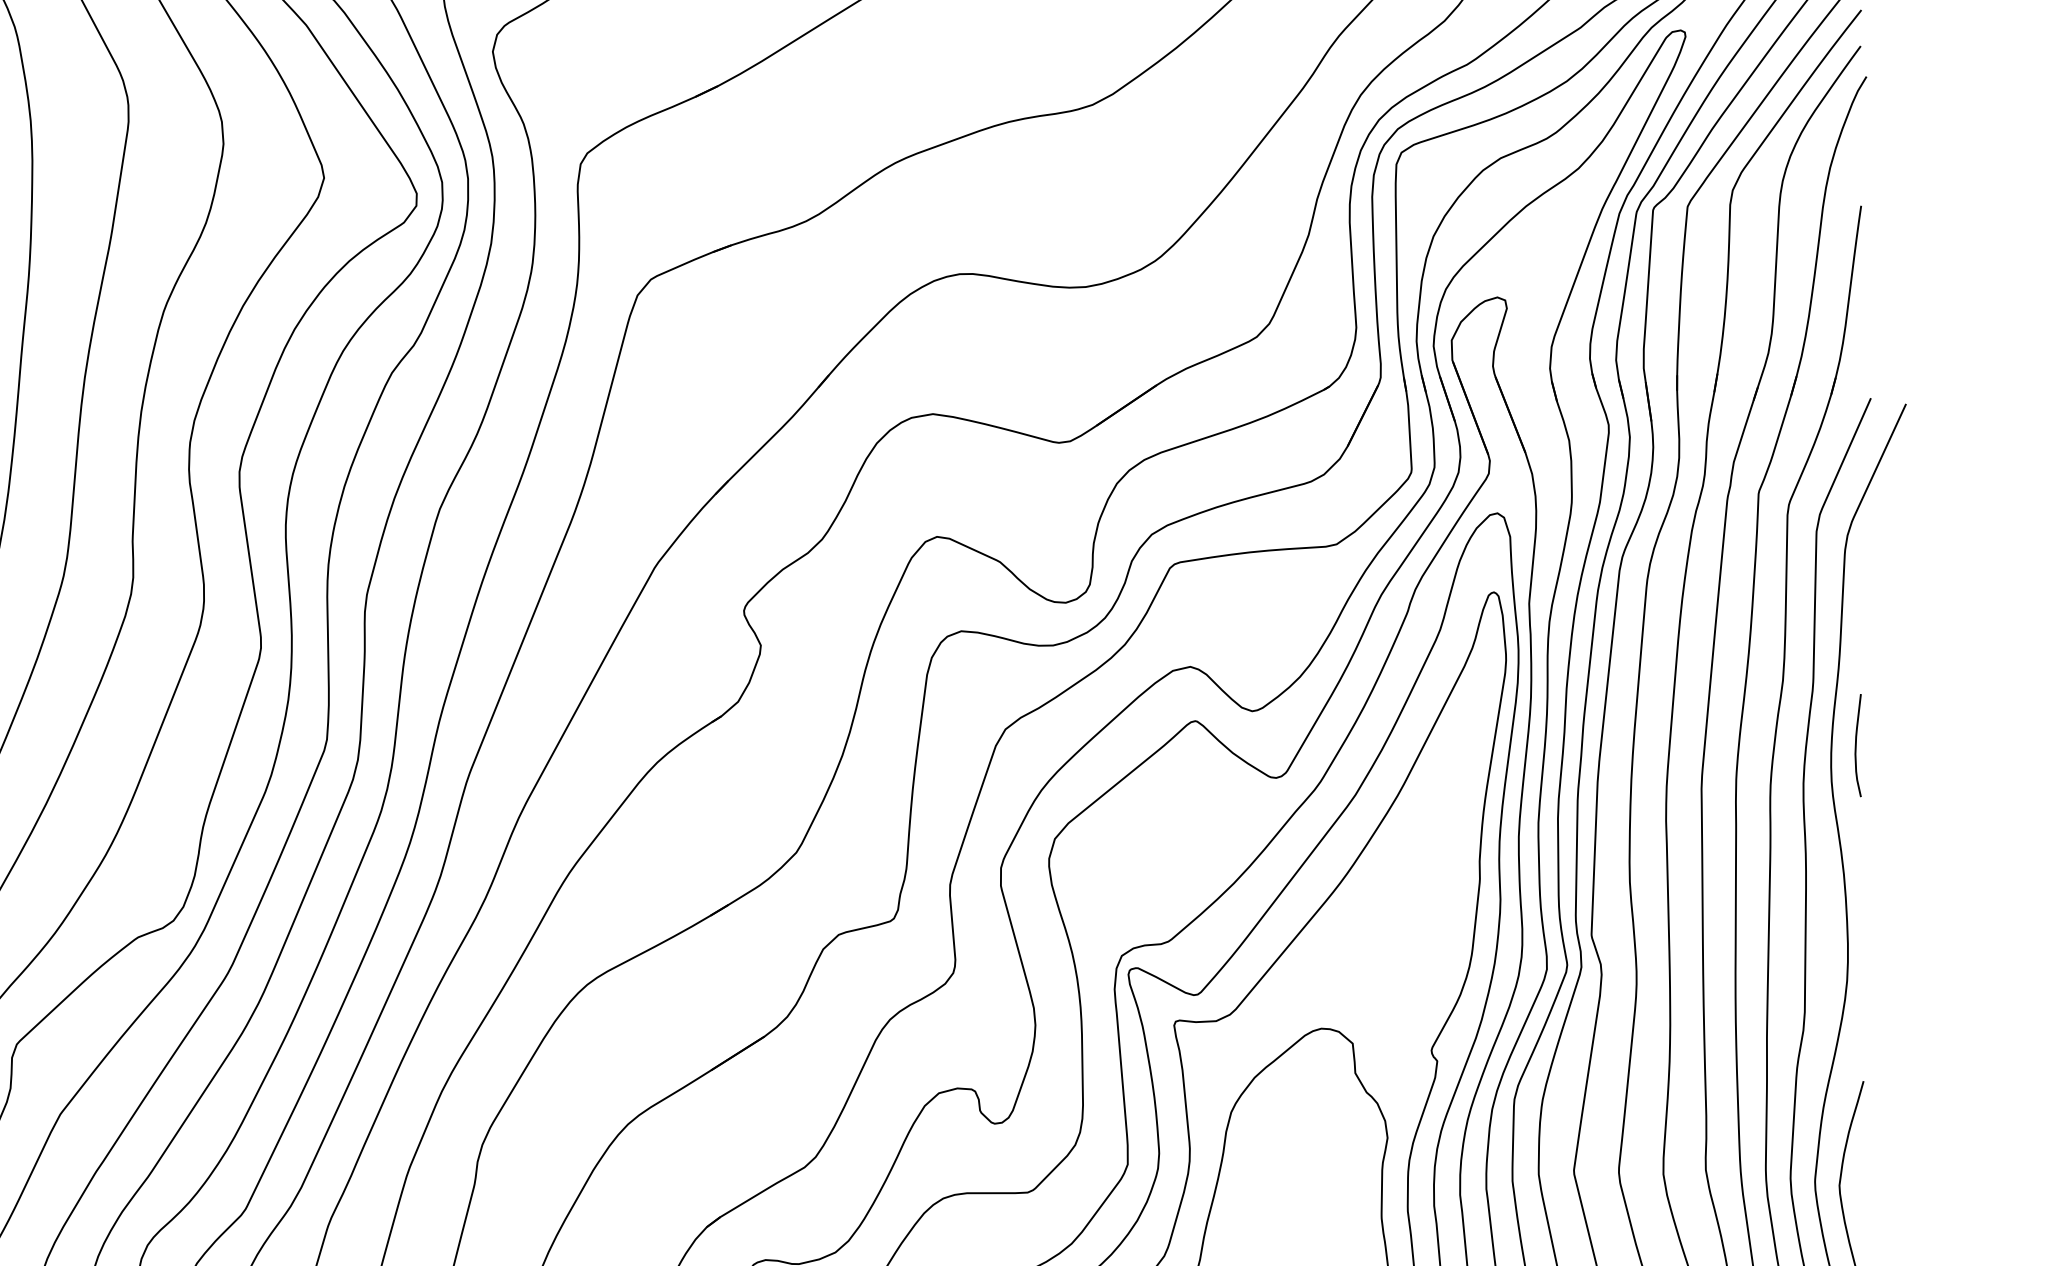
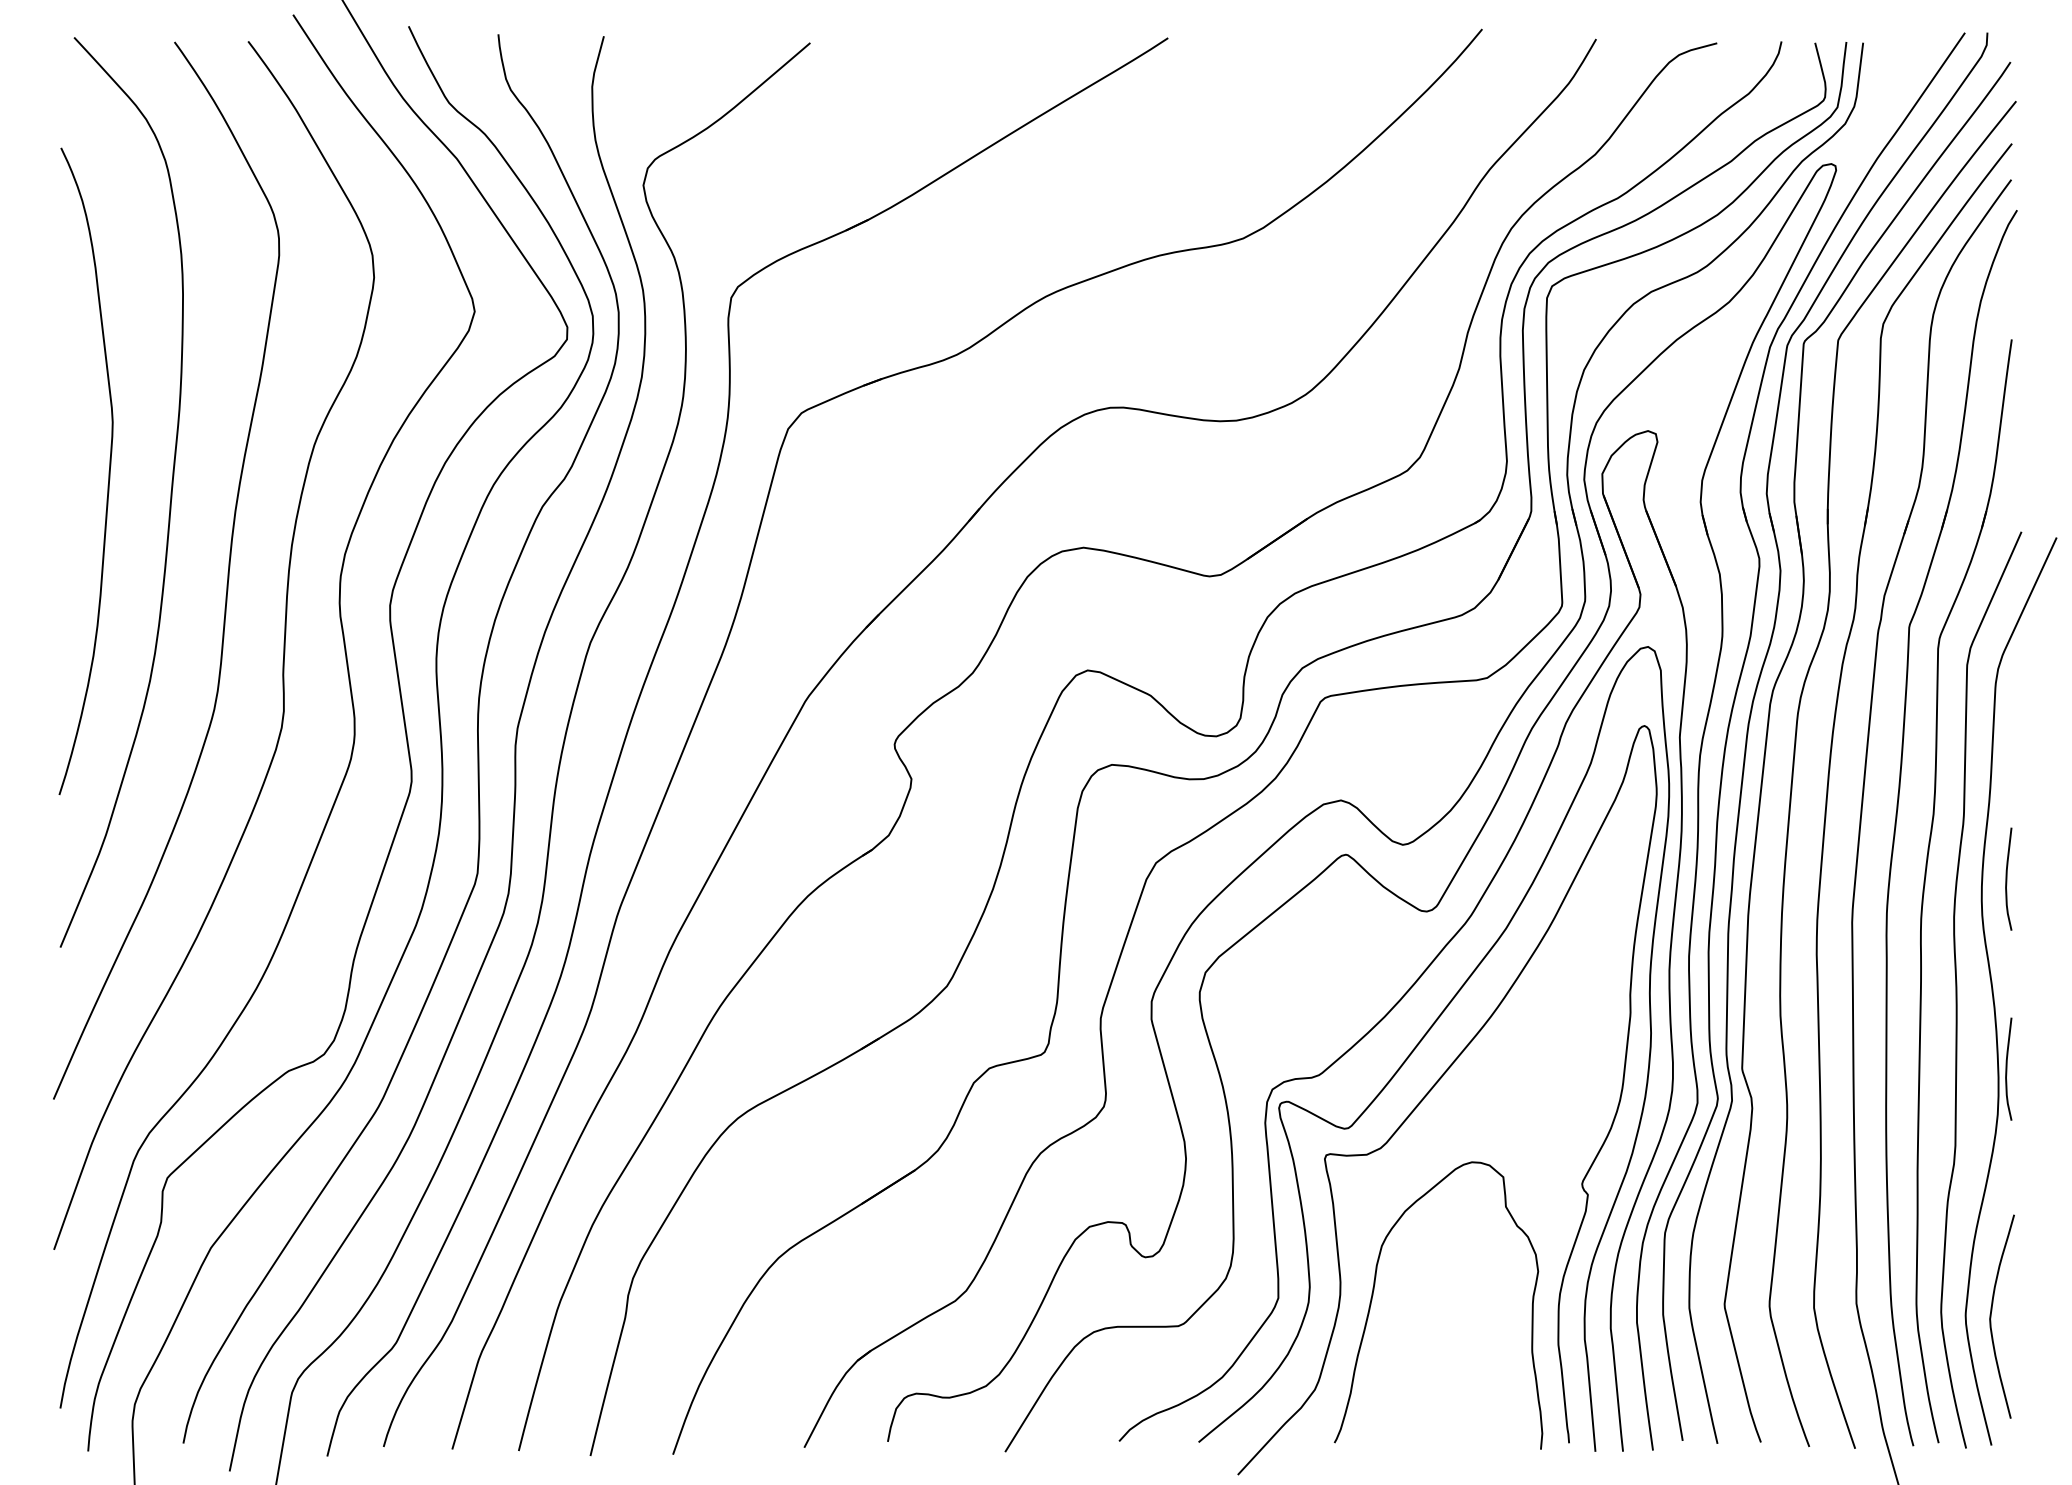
curve: (1856, 934) -> (2007, 1068), added

